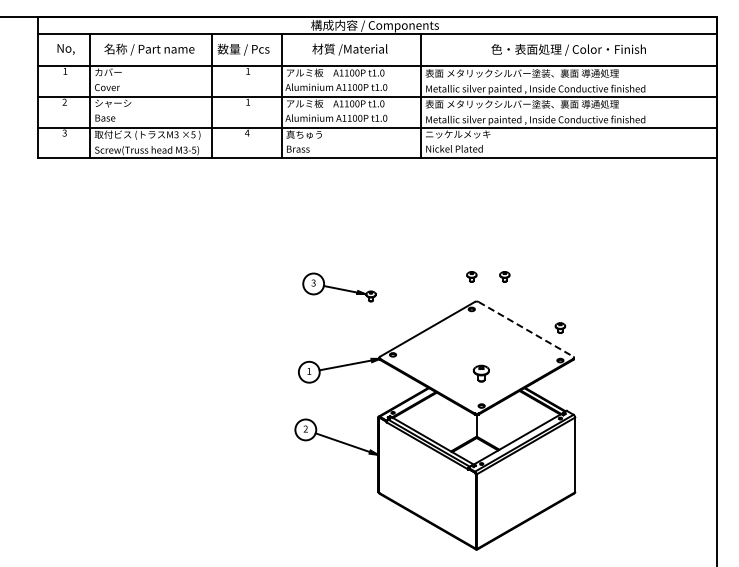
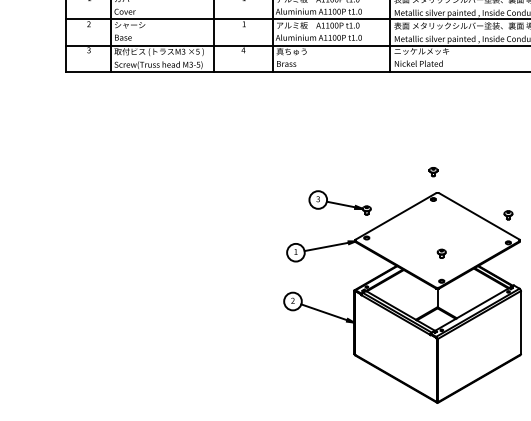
part: (504, 276) -> (461, 171), removed
part: (339, 287) -> (340, 202), moved
line: (525, 329) -> (478, 216), dashed -> solid
part: (481, 373) -> (441, 253), size x0.62

